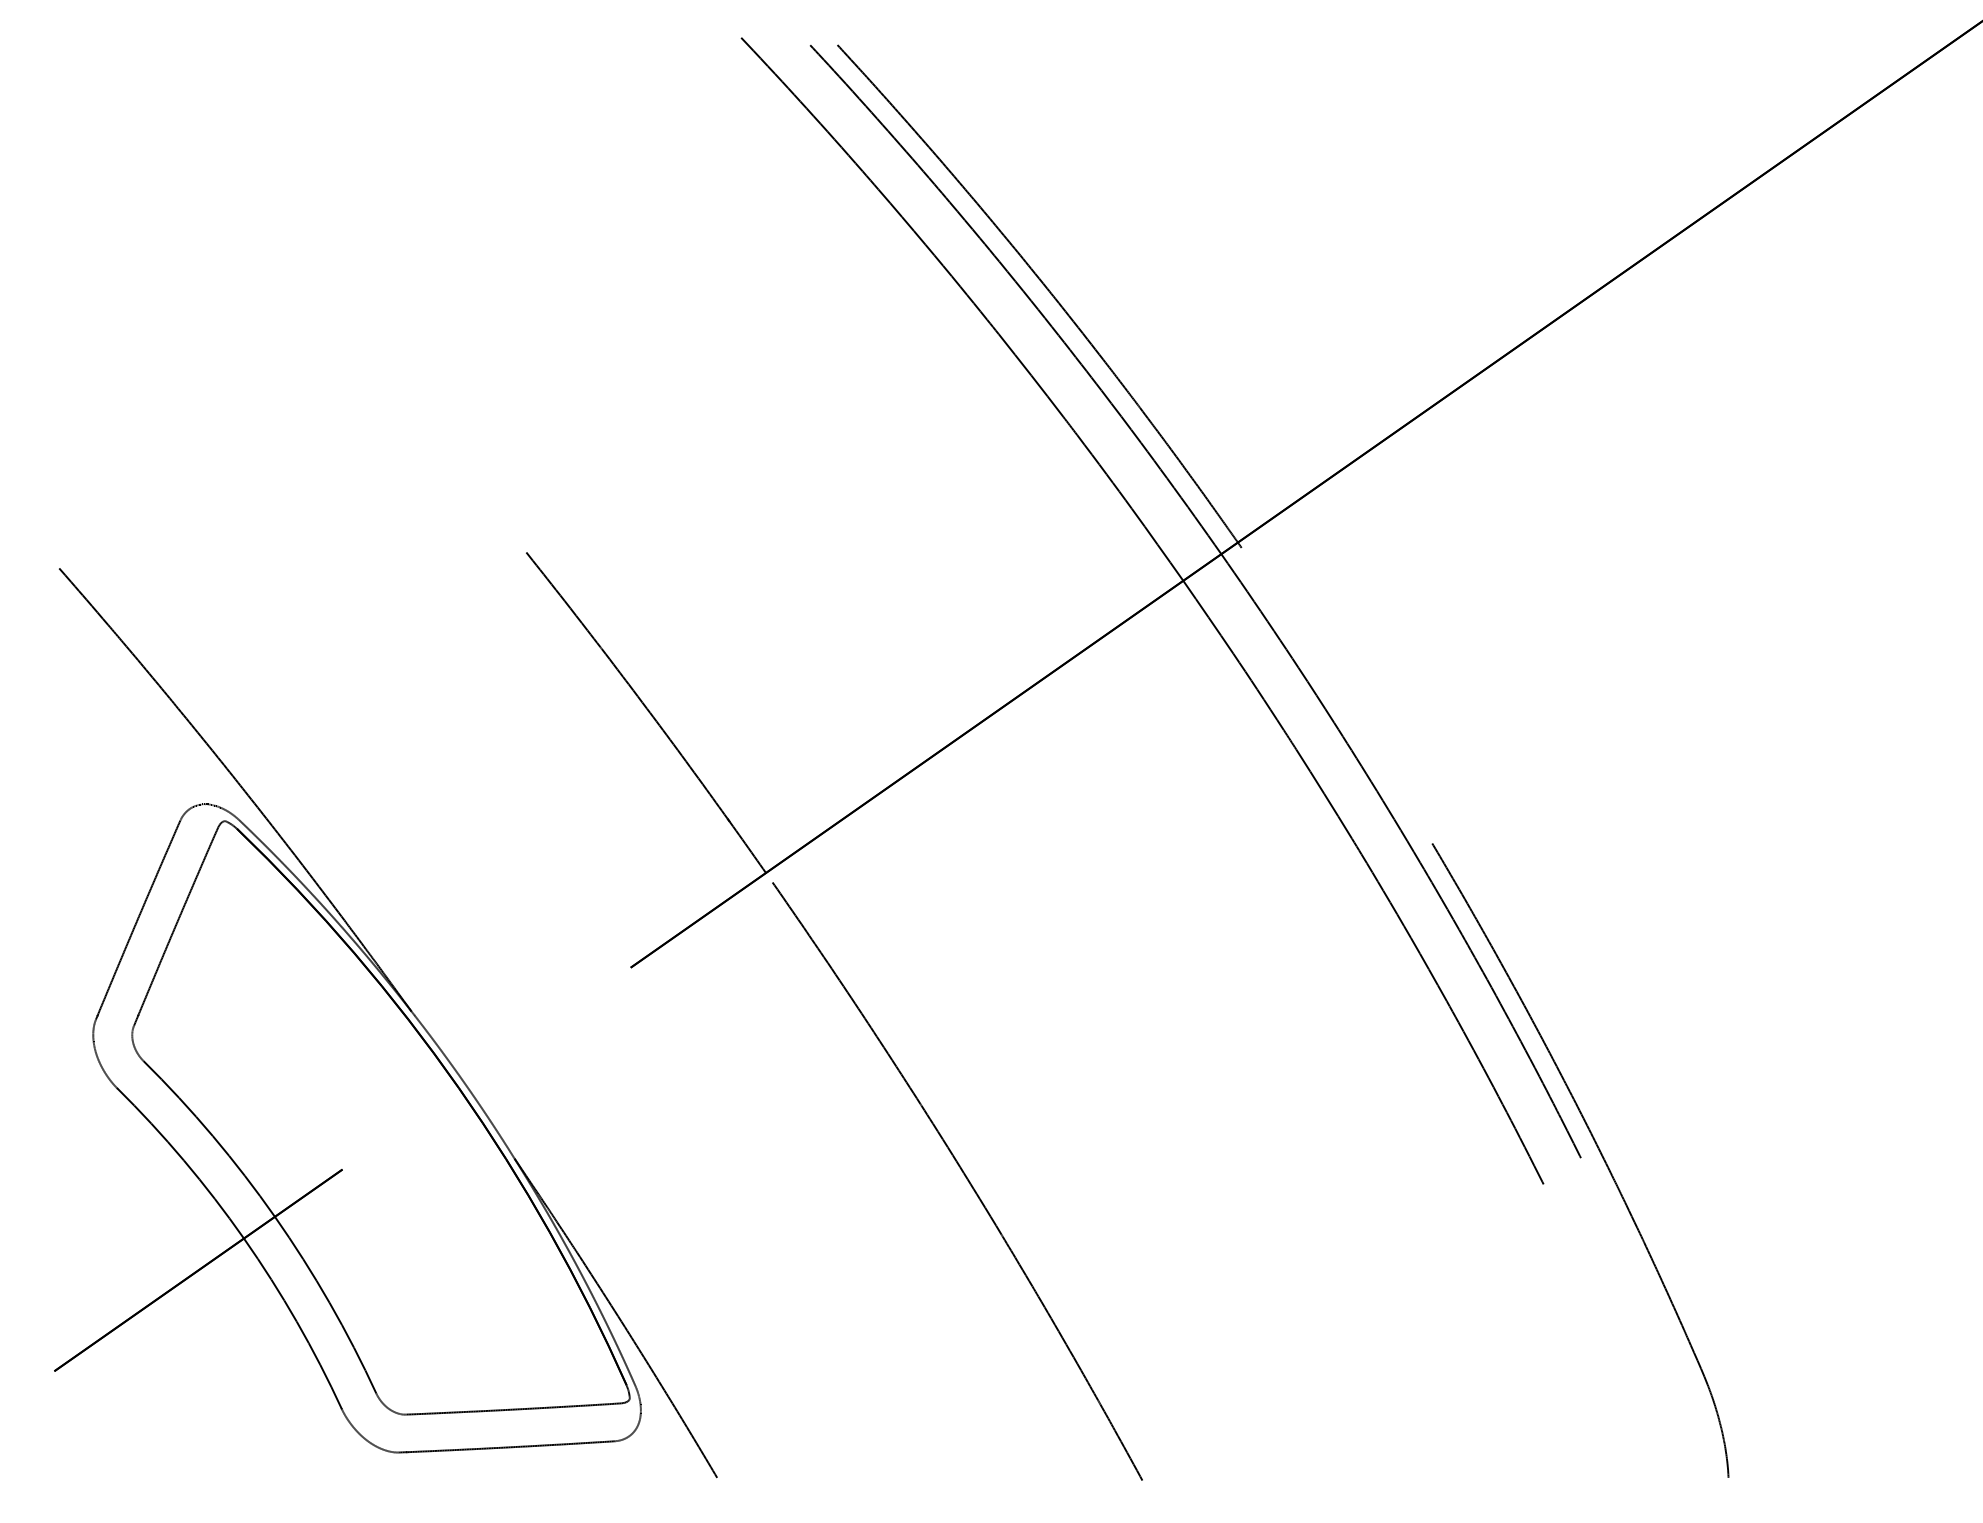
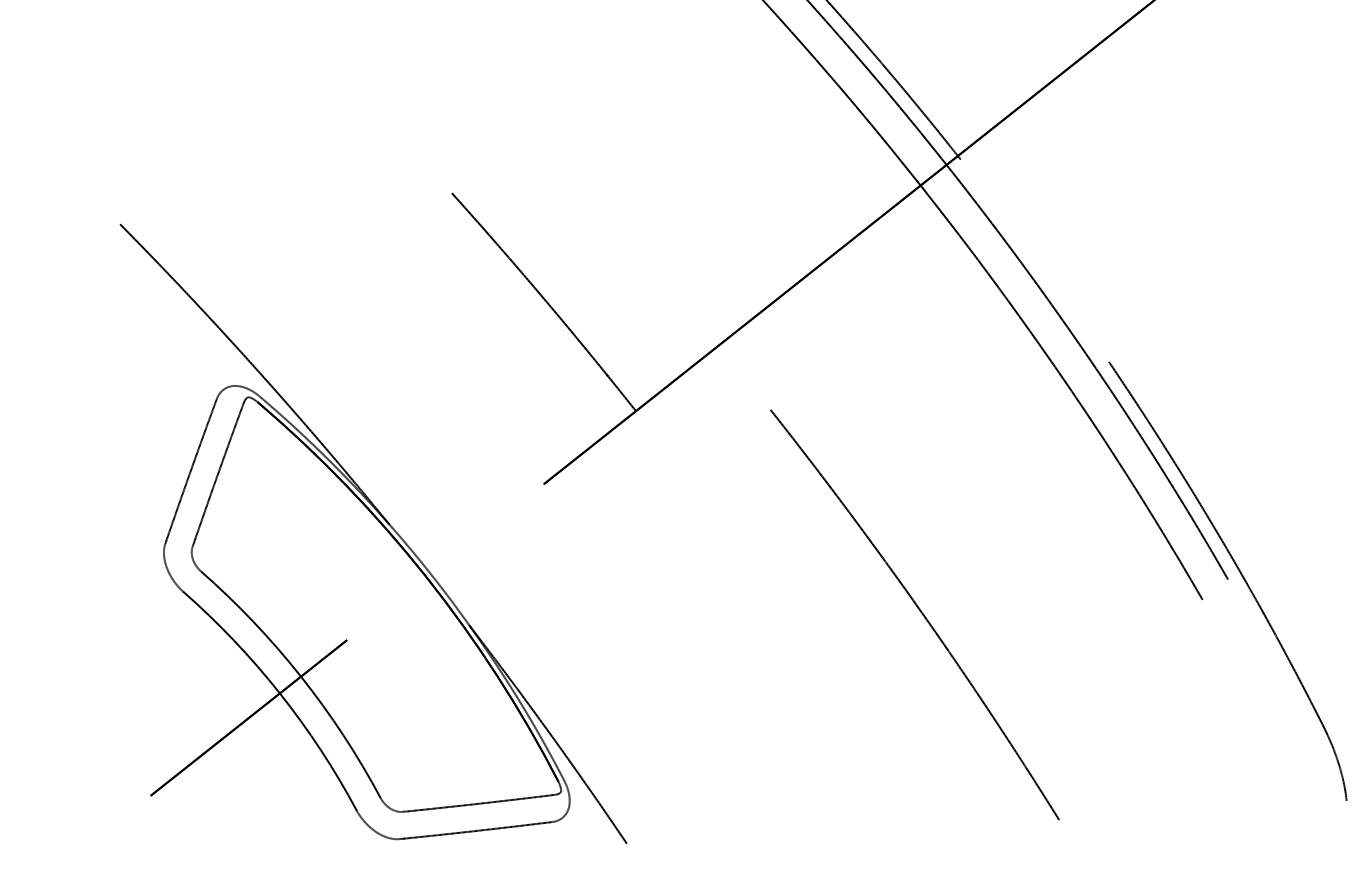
curve: (964, 1176) -> (919, 611), moved

